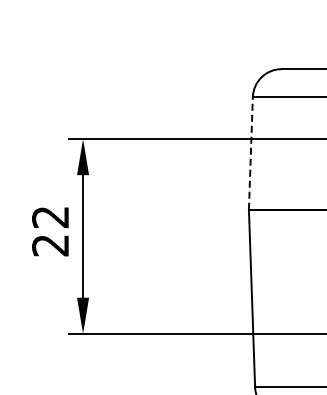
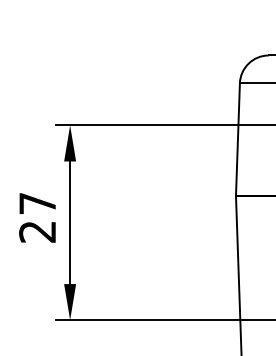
line: (250, 152) -> (237, 138), dashed -> solid
text: (50, 217) -> (37, 203), 22 -> 27

